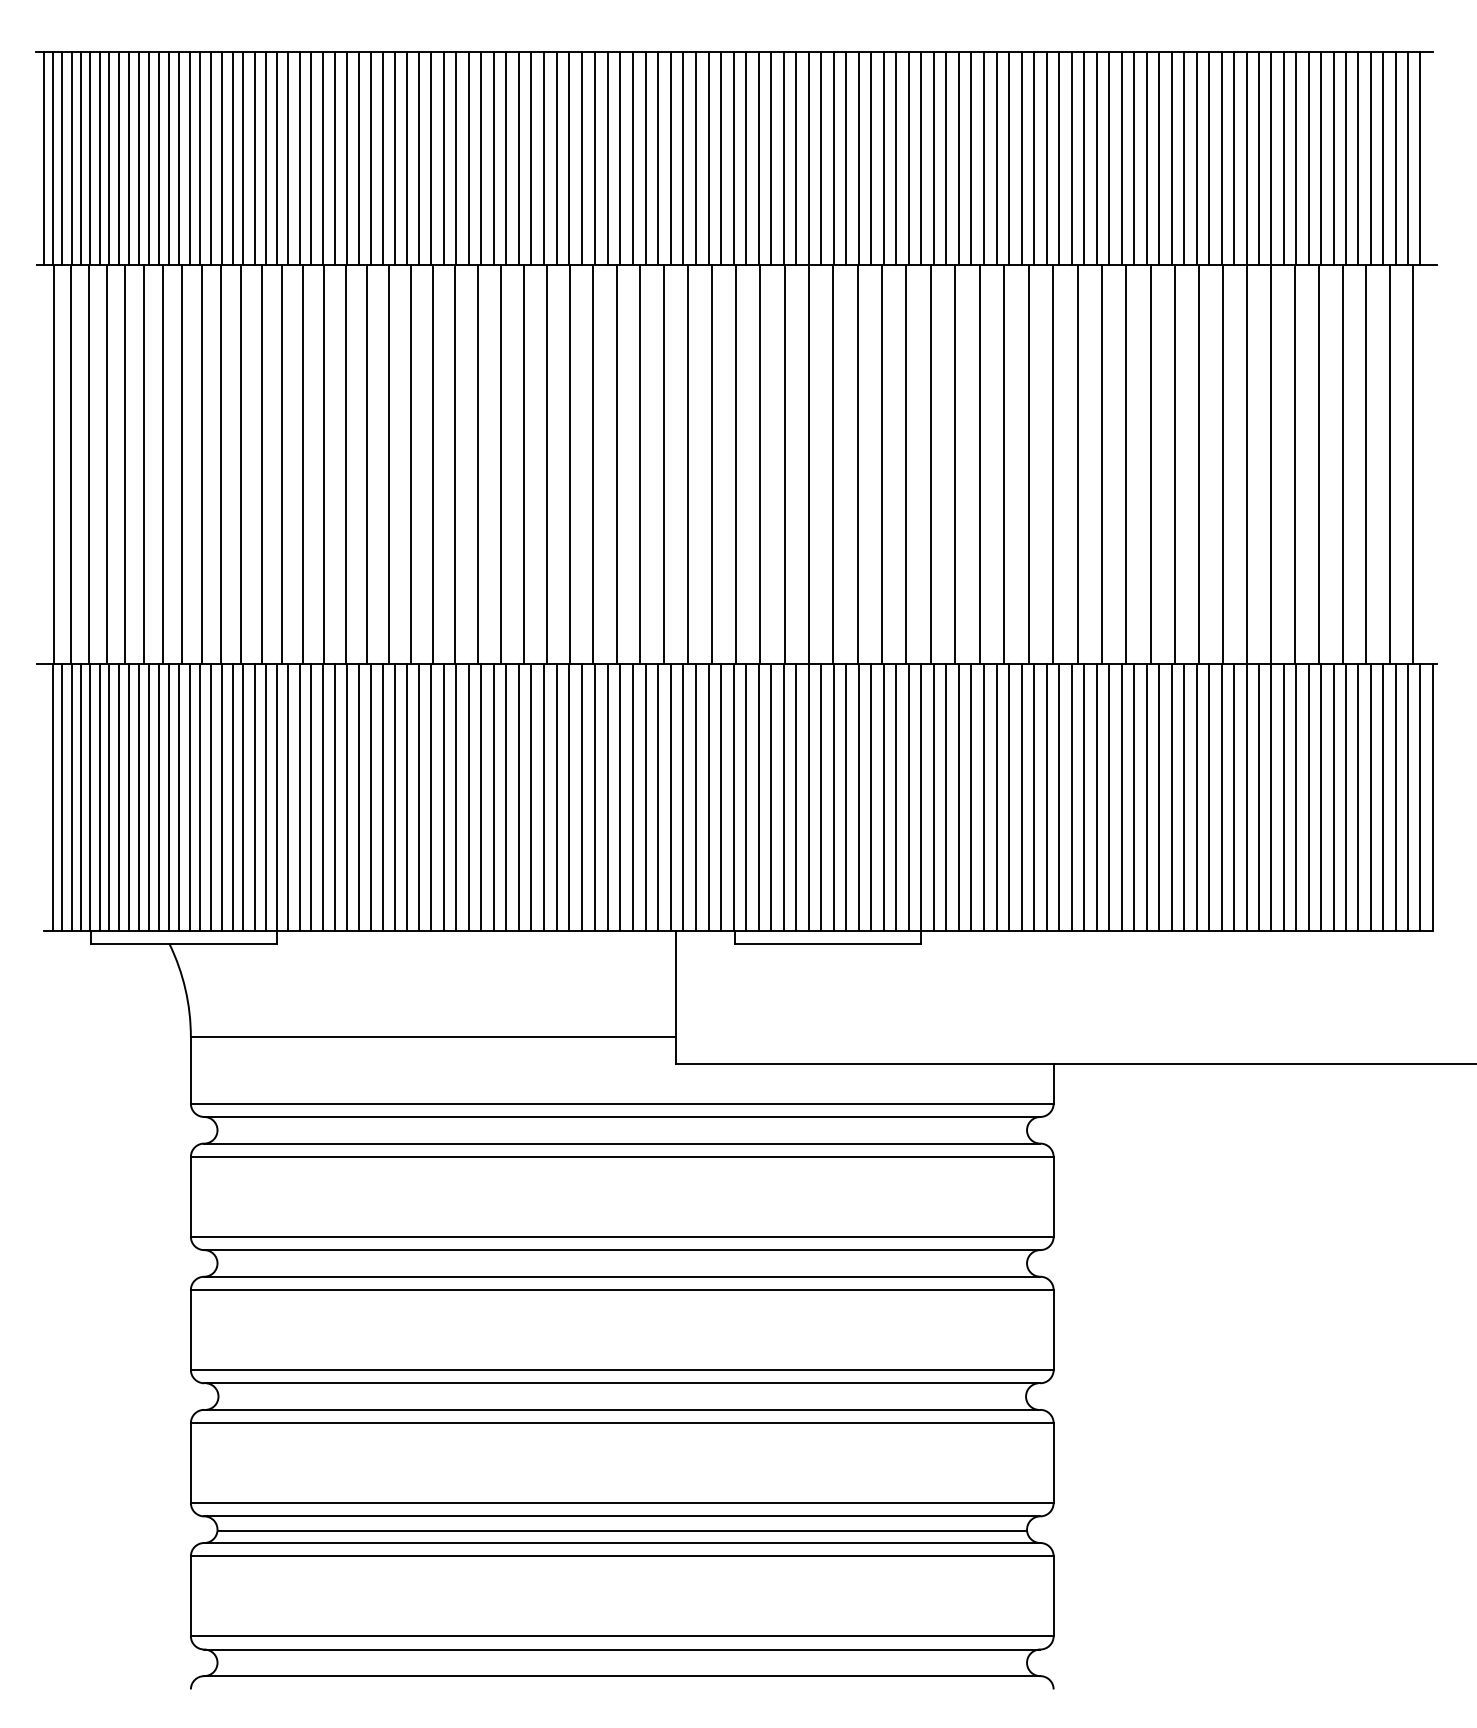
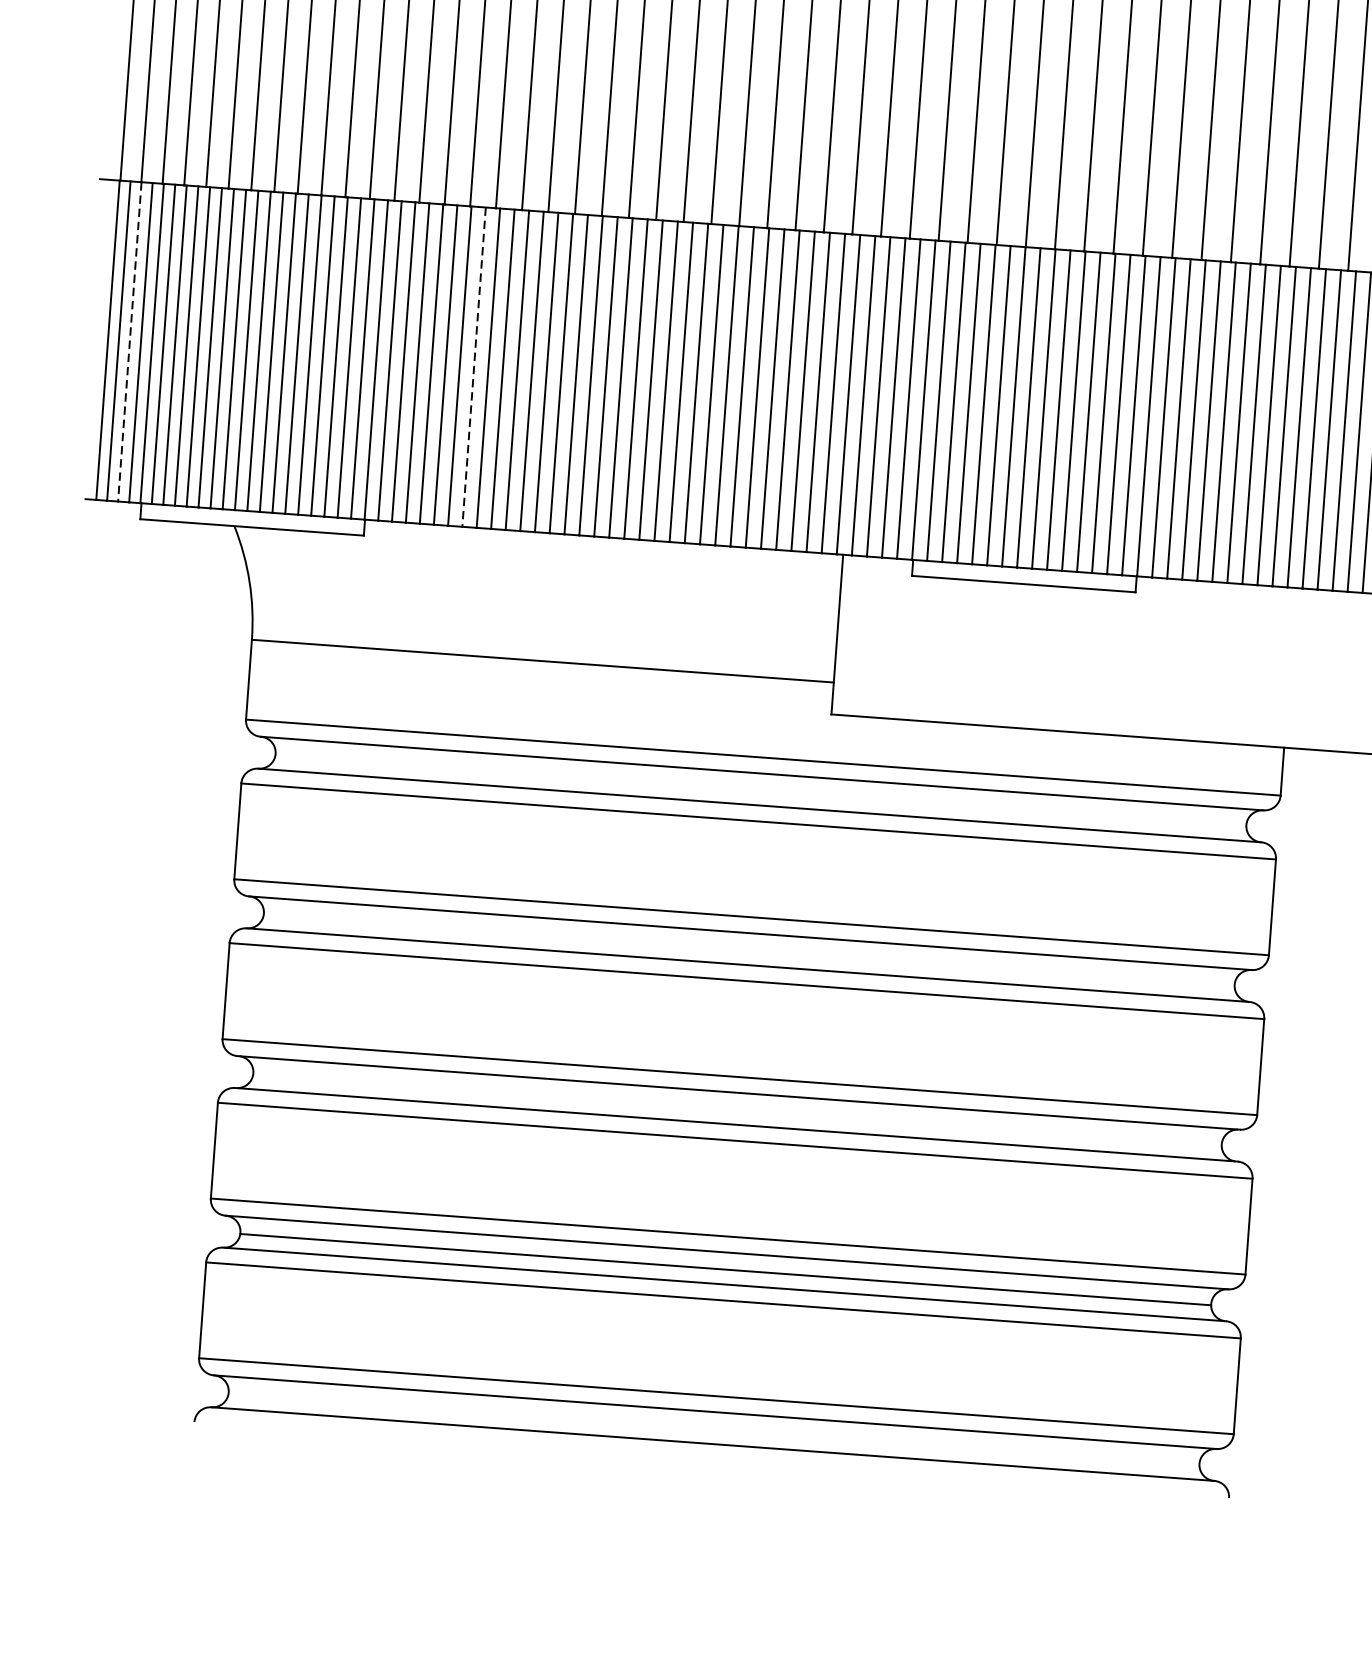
line: (71, 797) -> (129, 341), solid -> dashed
line: (358, 797) -> (473, 367), solid -> dashed

